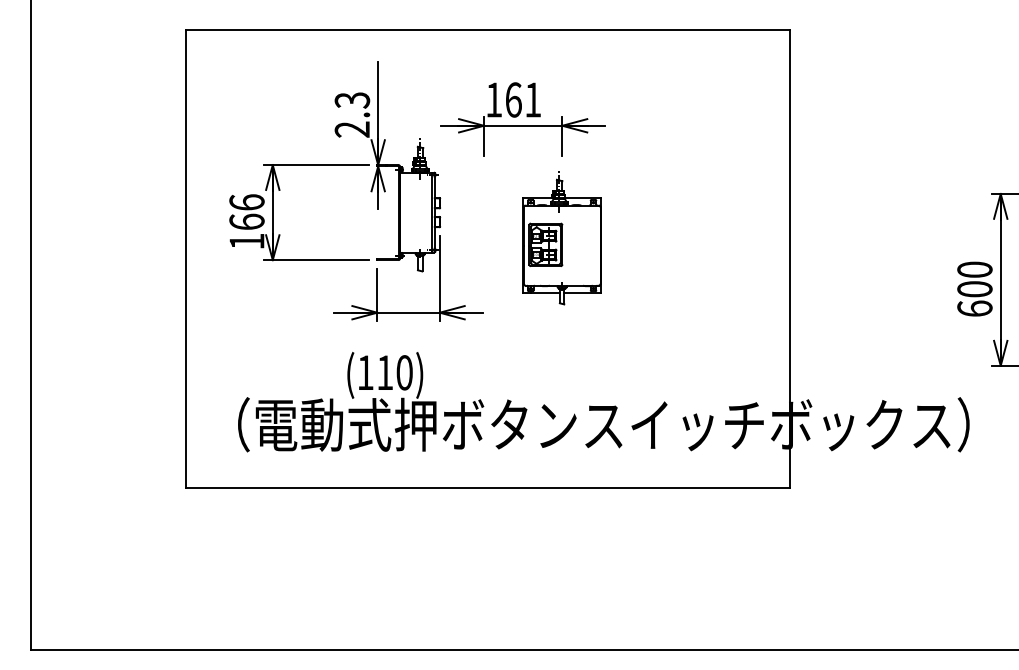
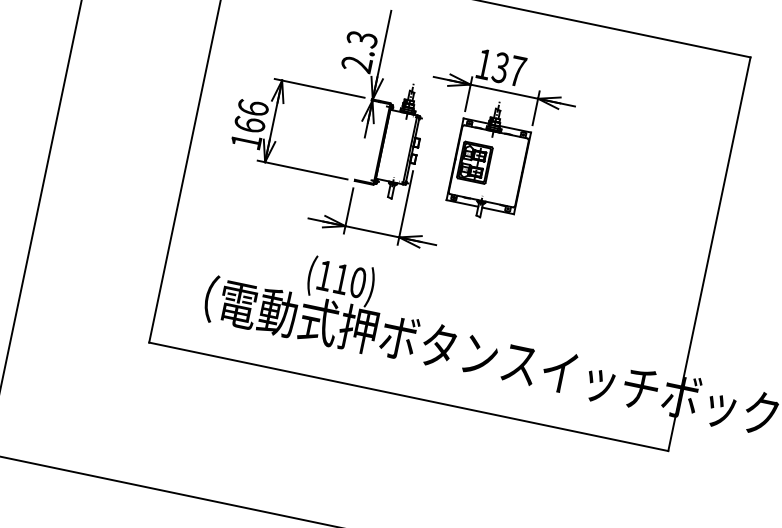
text: (523, 99) -> (509, 69), 161 -> 137
part: (561, 238) -> (489, 160), moved

